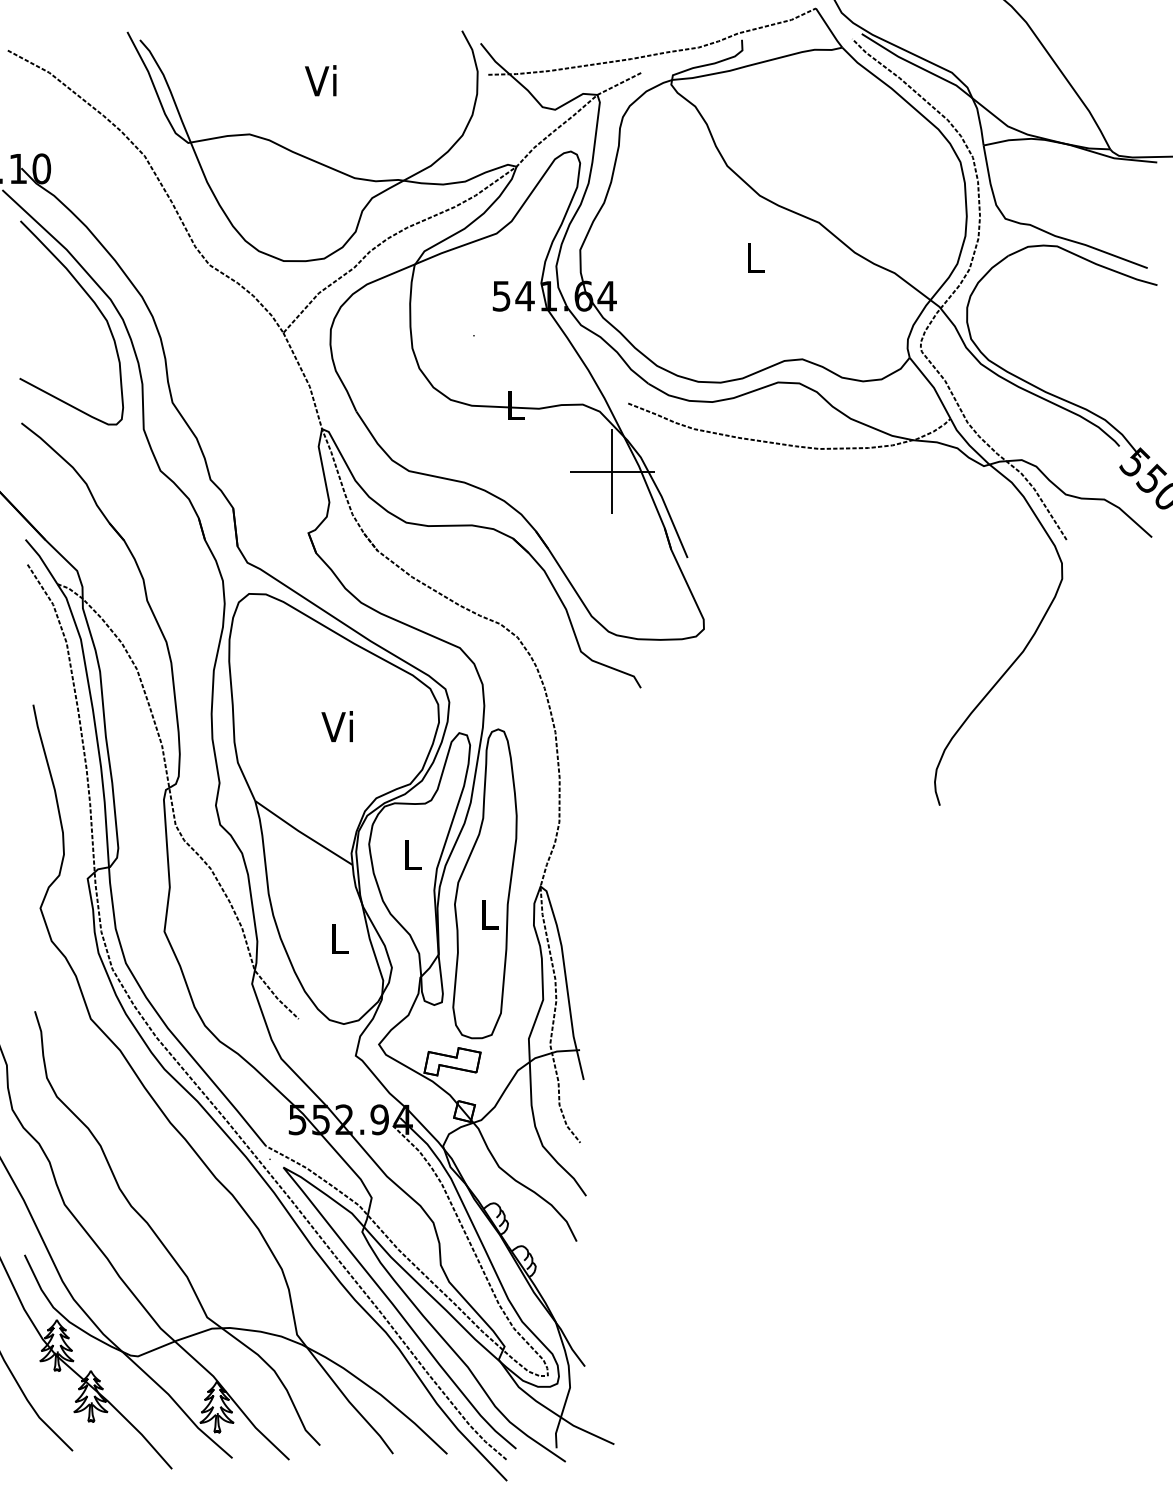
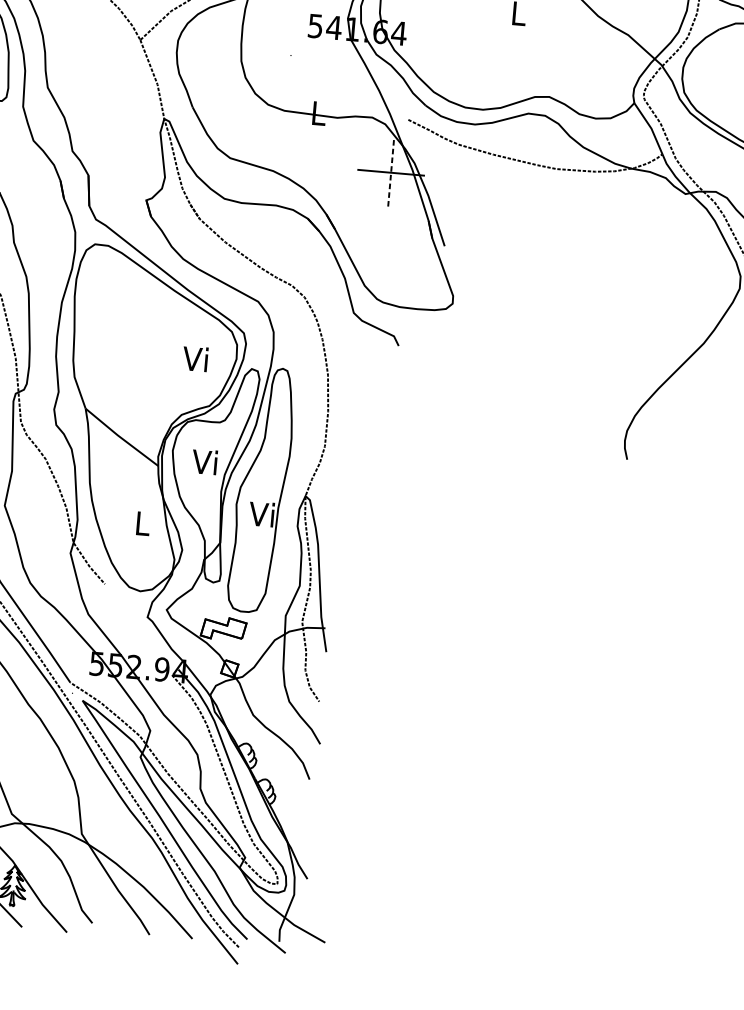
line: (612, 471) -> (391, 172), solid -> dashed
text: (336, 726) -> (194, 358), moved
text: (409, 854) -> (204, 461), L -> Vi
text: (487, 913) -> (261, 513), L -> Vi

